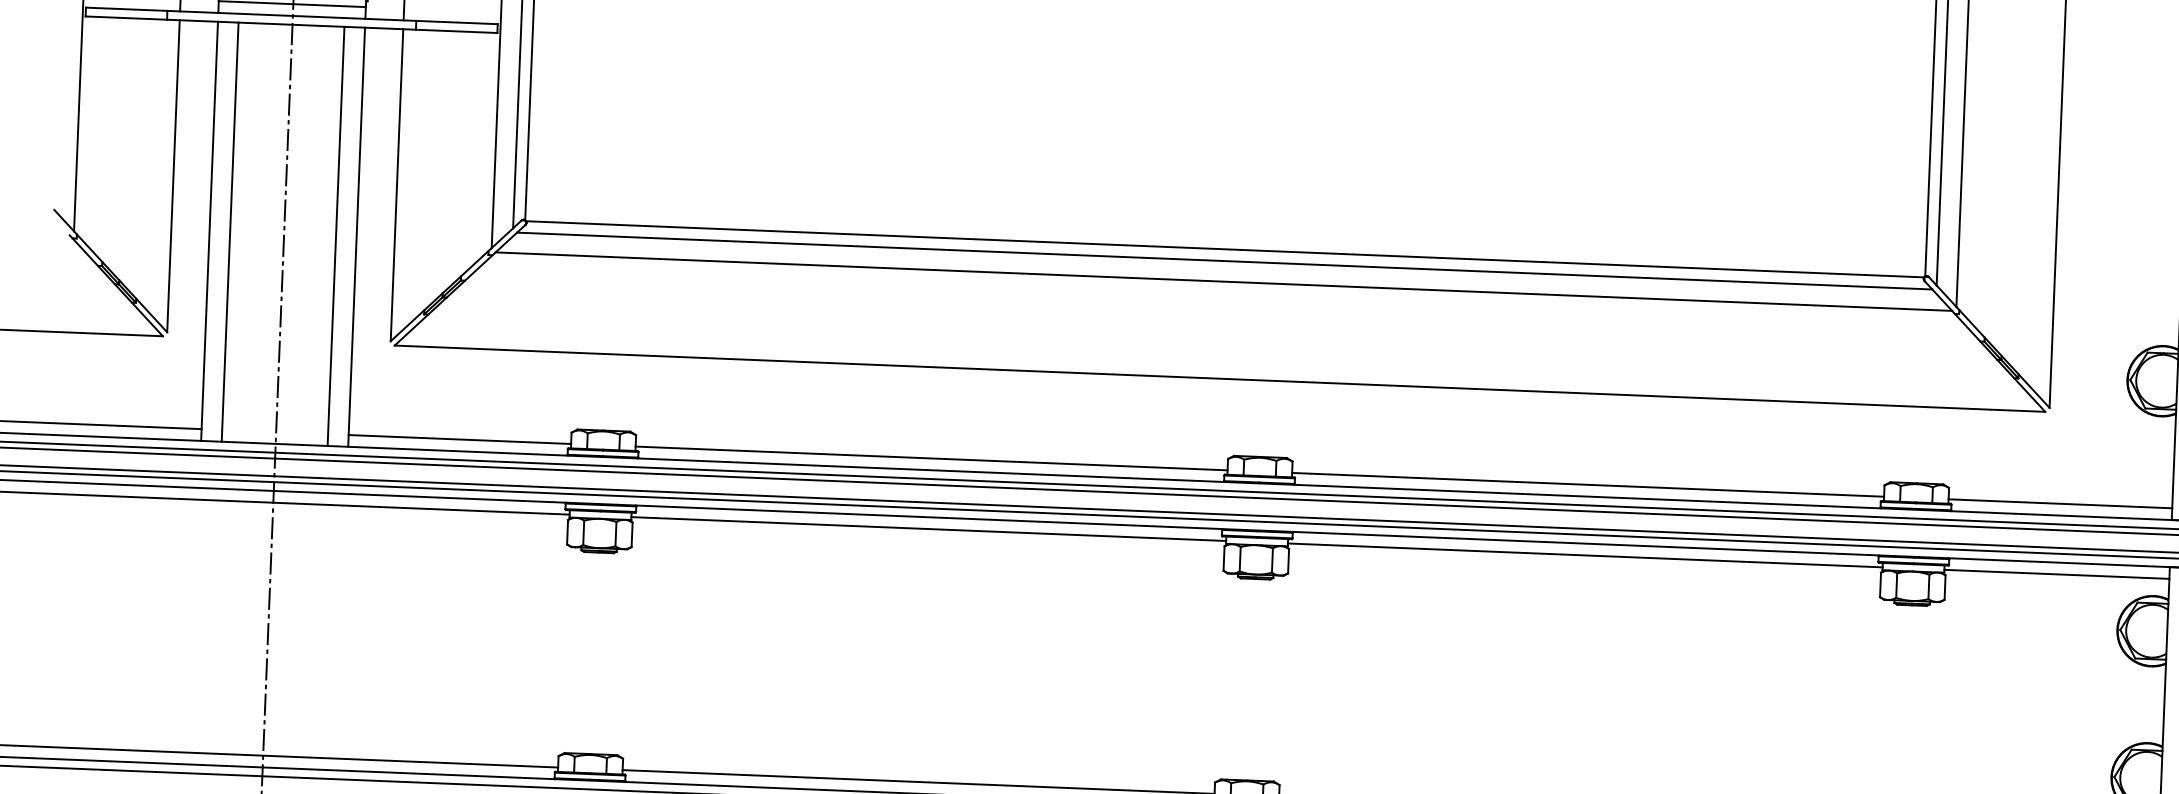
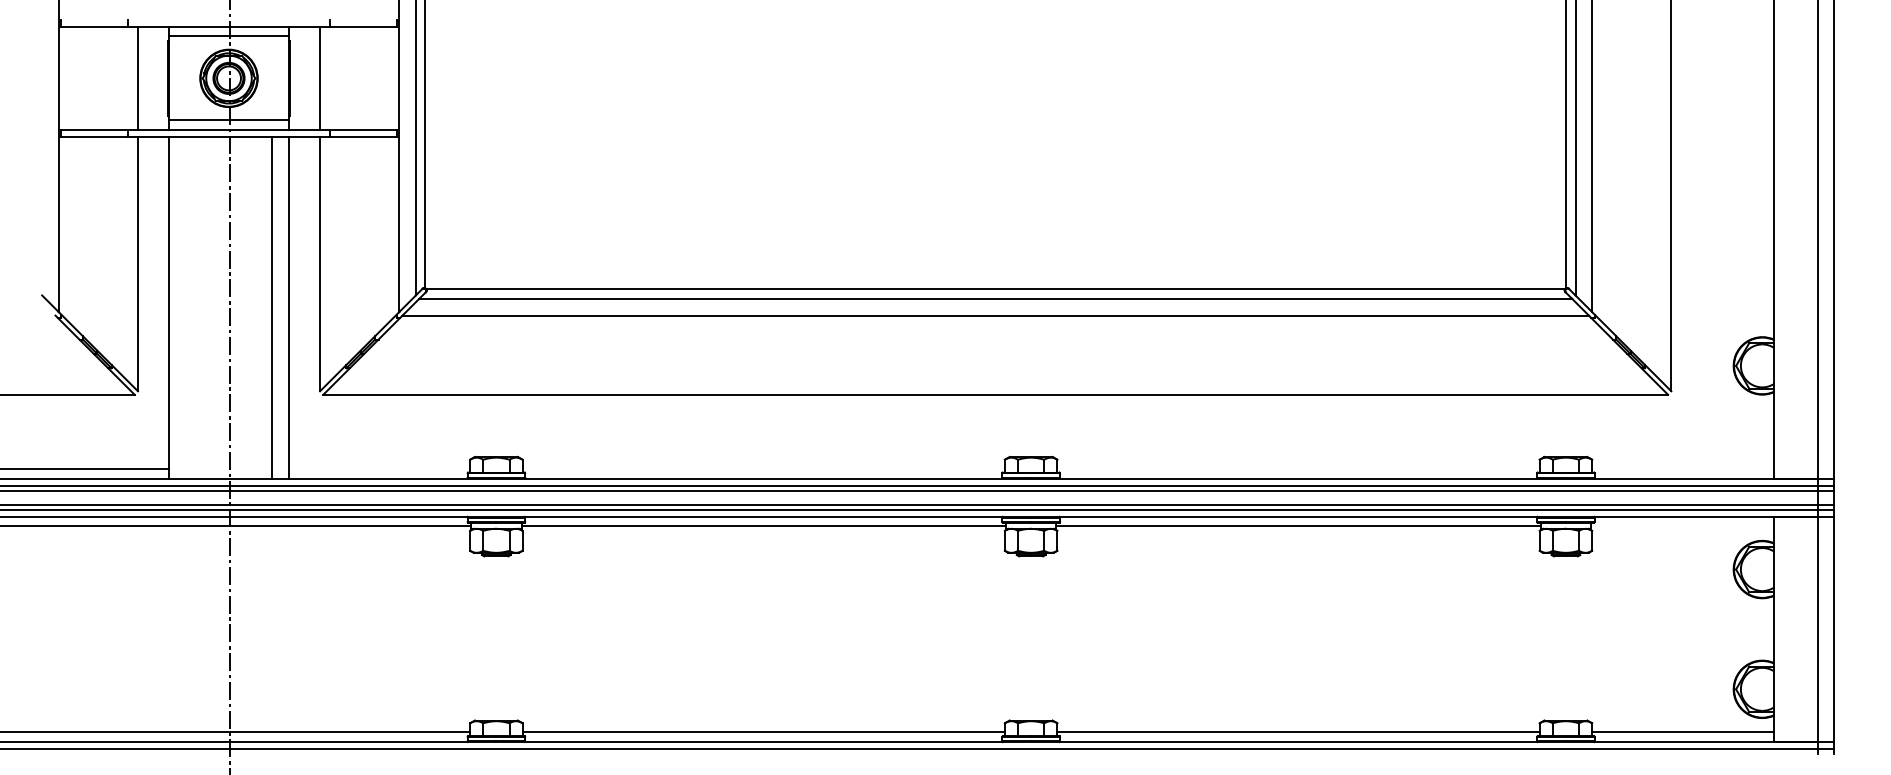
line: (229, 231) -> (185, 307), removed
line: (459, 438) -> (379, 468), removed
line: (931, 457) -> (763, 468), removed
line: (1588, 484) -> (1298, 468), removed
line: (2060, 503) -> (1683, 468), removed
line: (2056, 574) -> (1682, 526), removed

